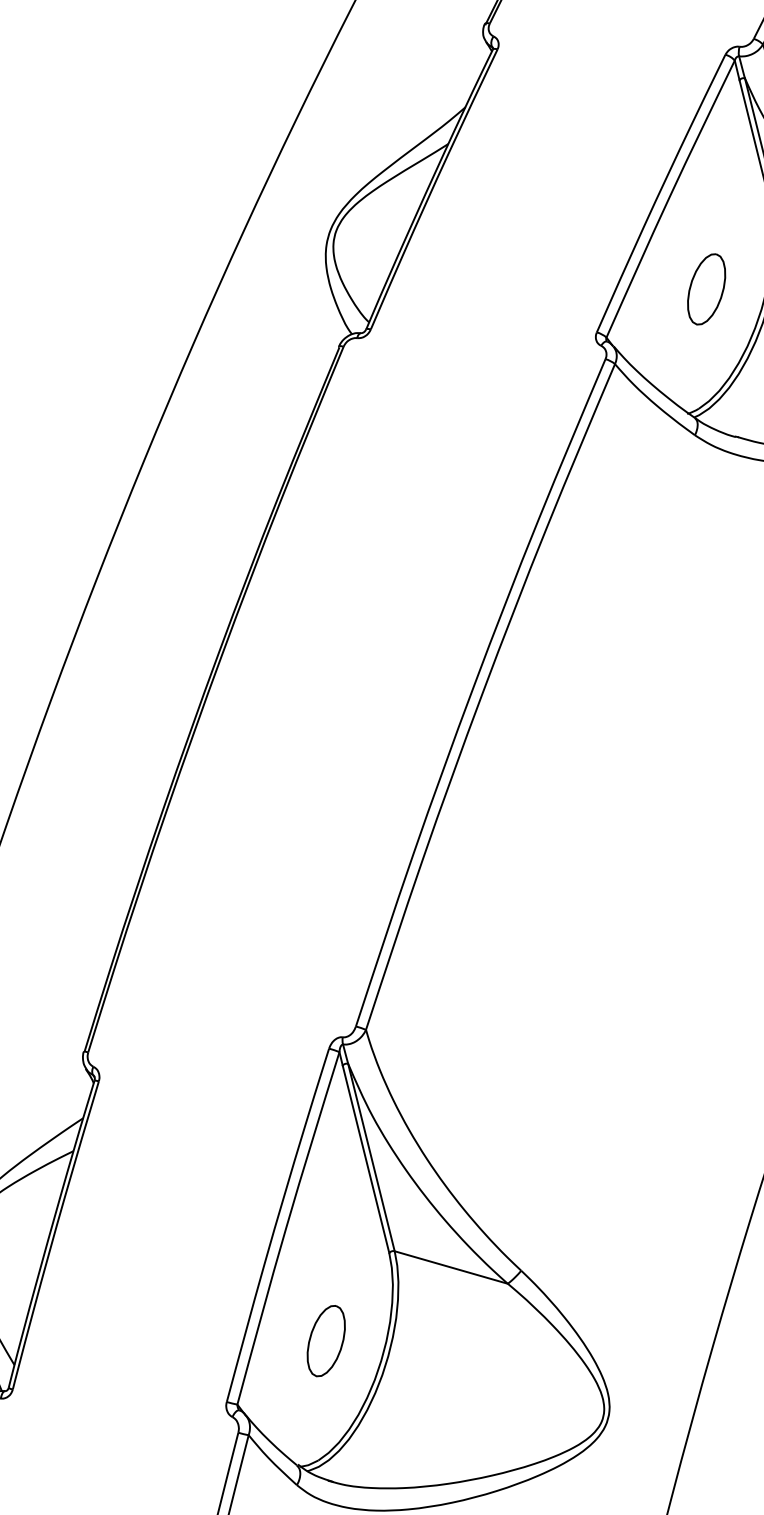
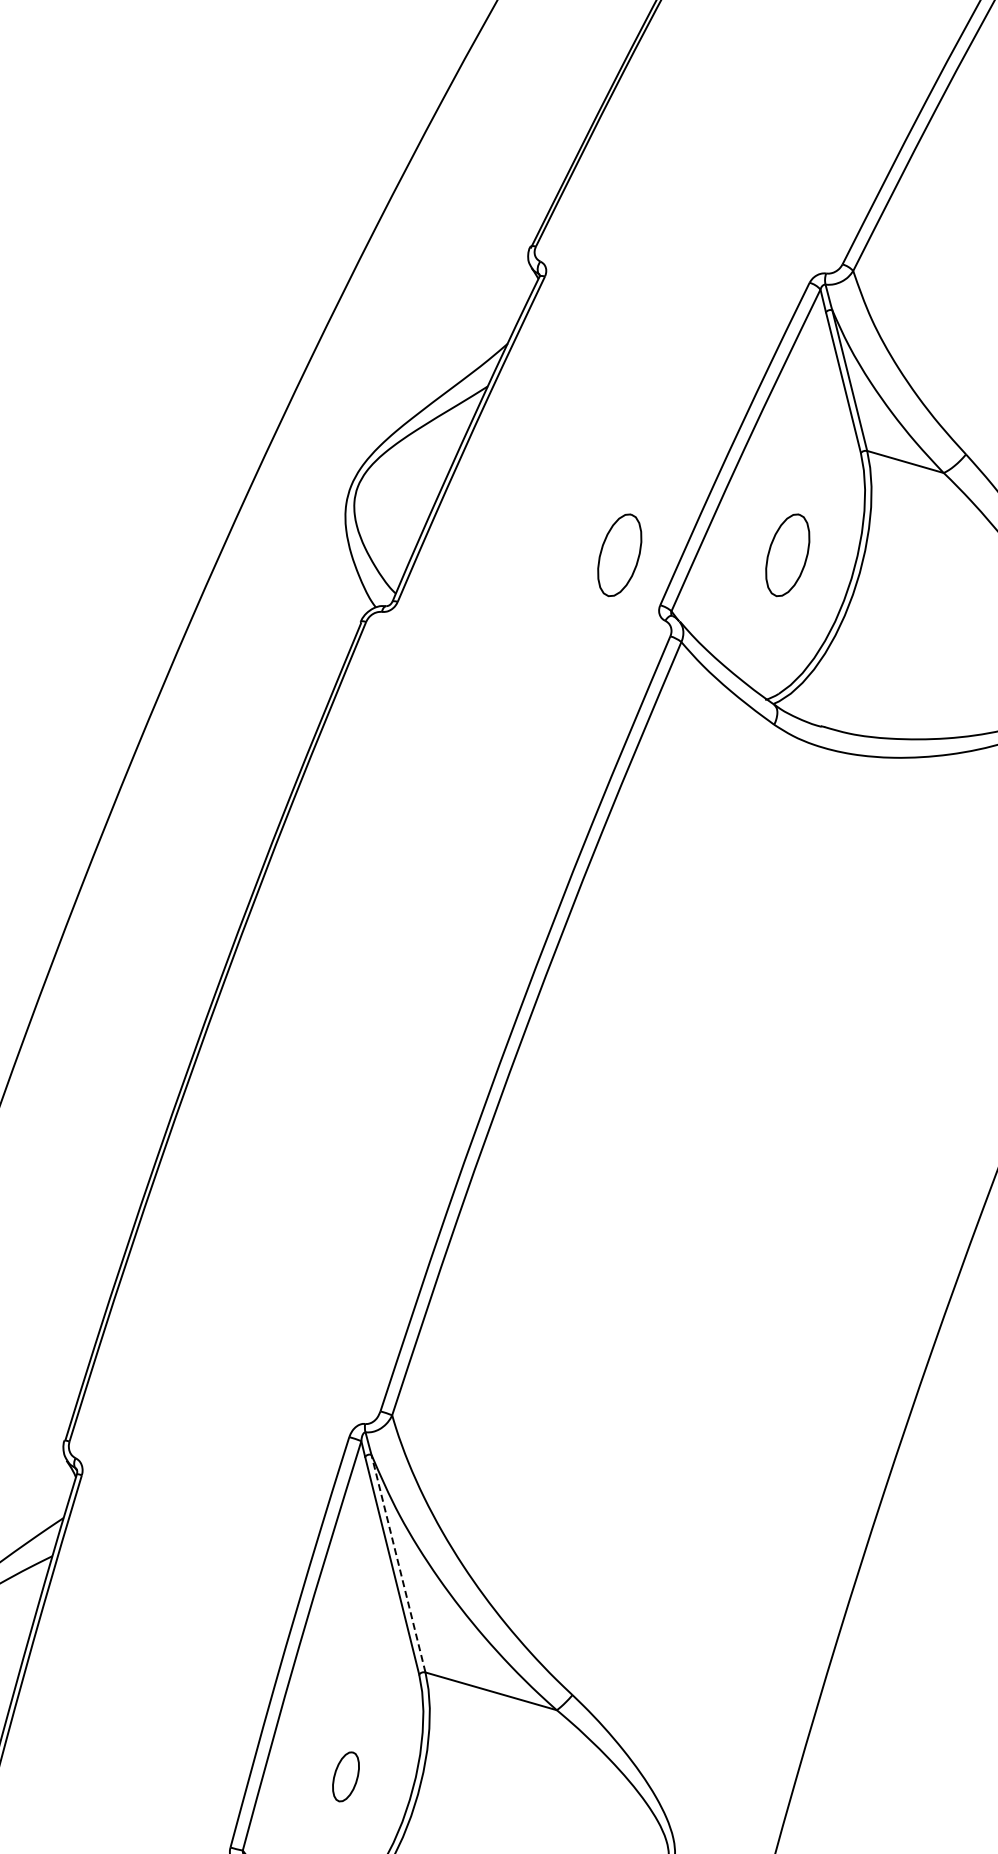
part: (561, 289) -> (619, 555), added
line: (371, 1157) -> (398, 1563), solid -> dashed
part: (325, 1340) -> (345, 1776), size x0.6

